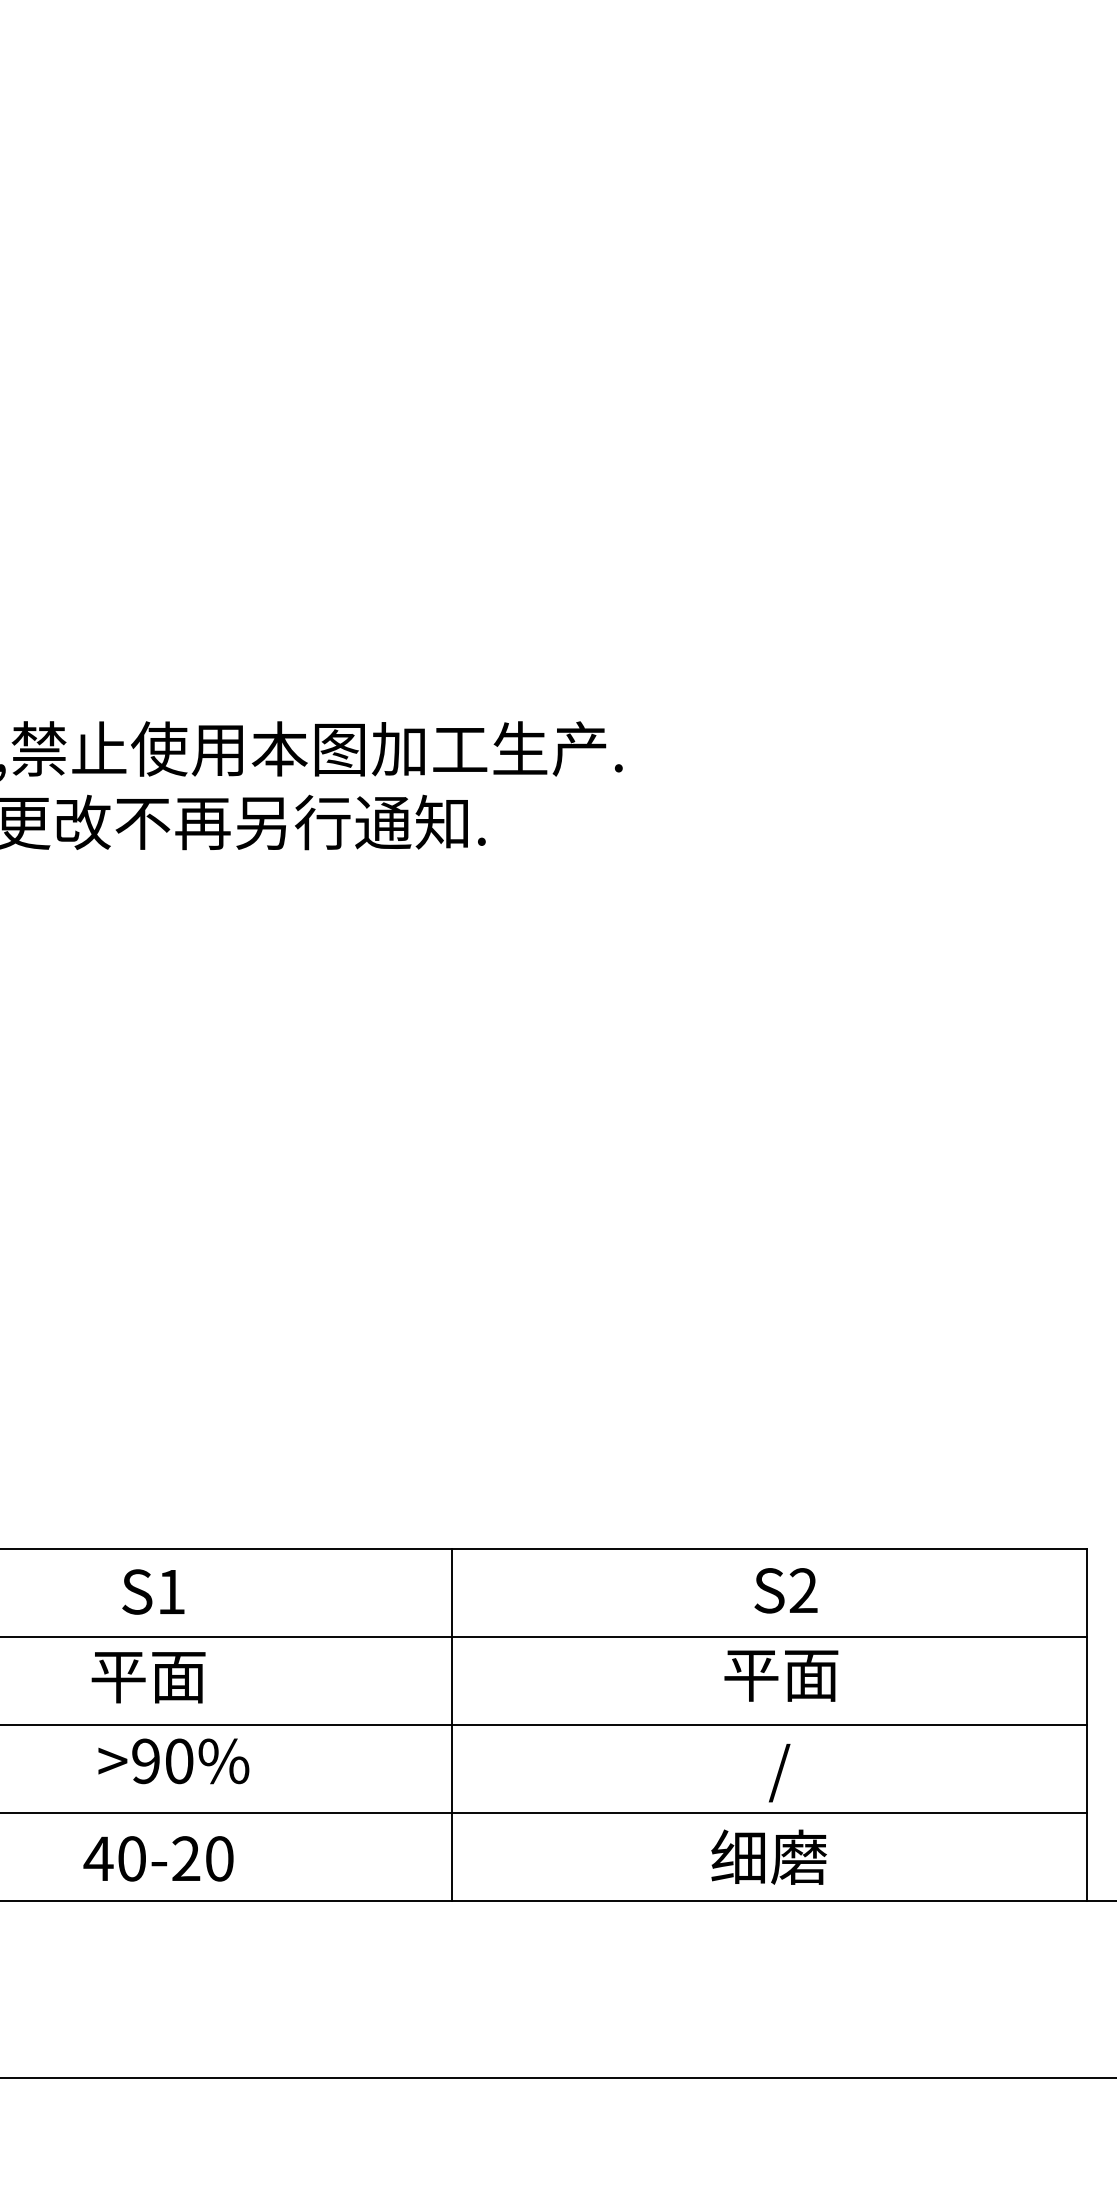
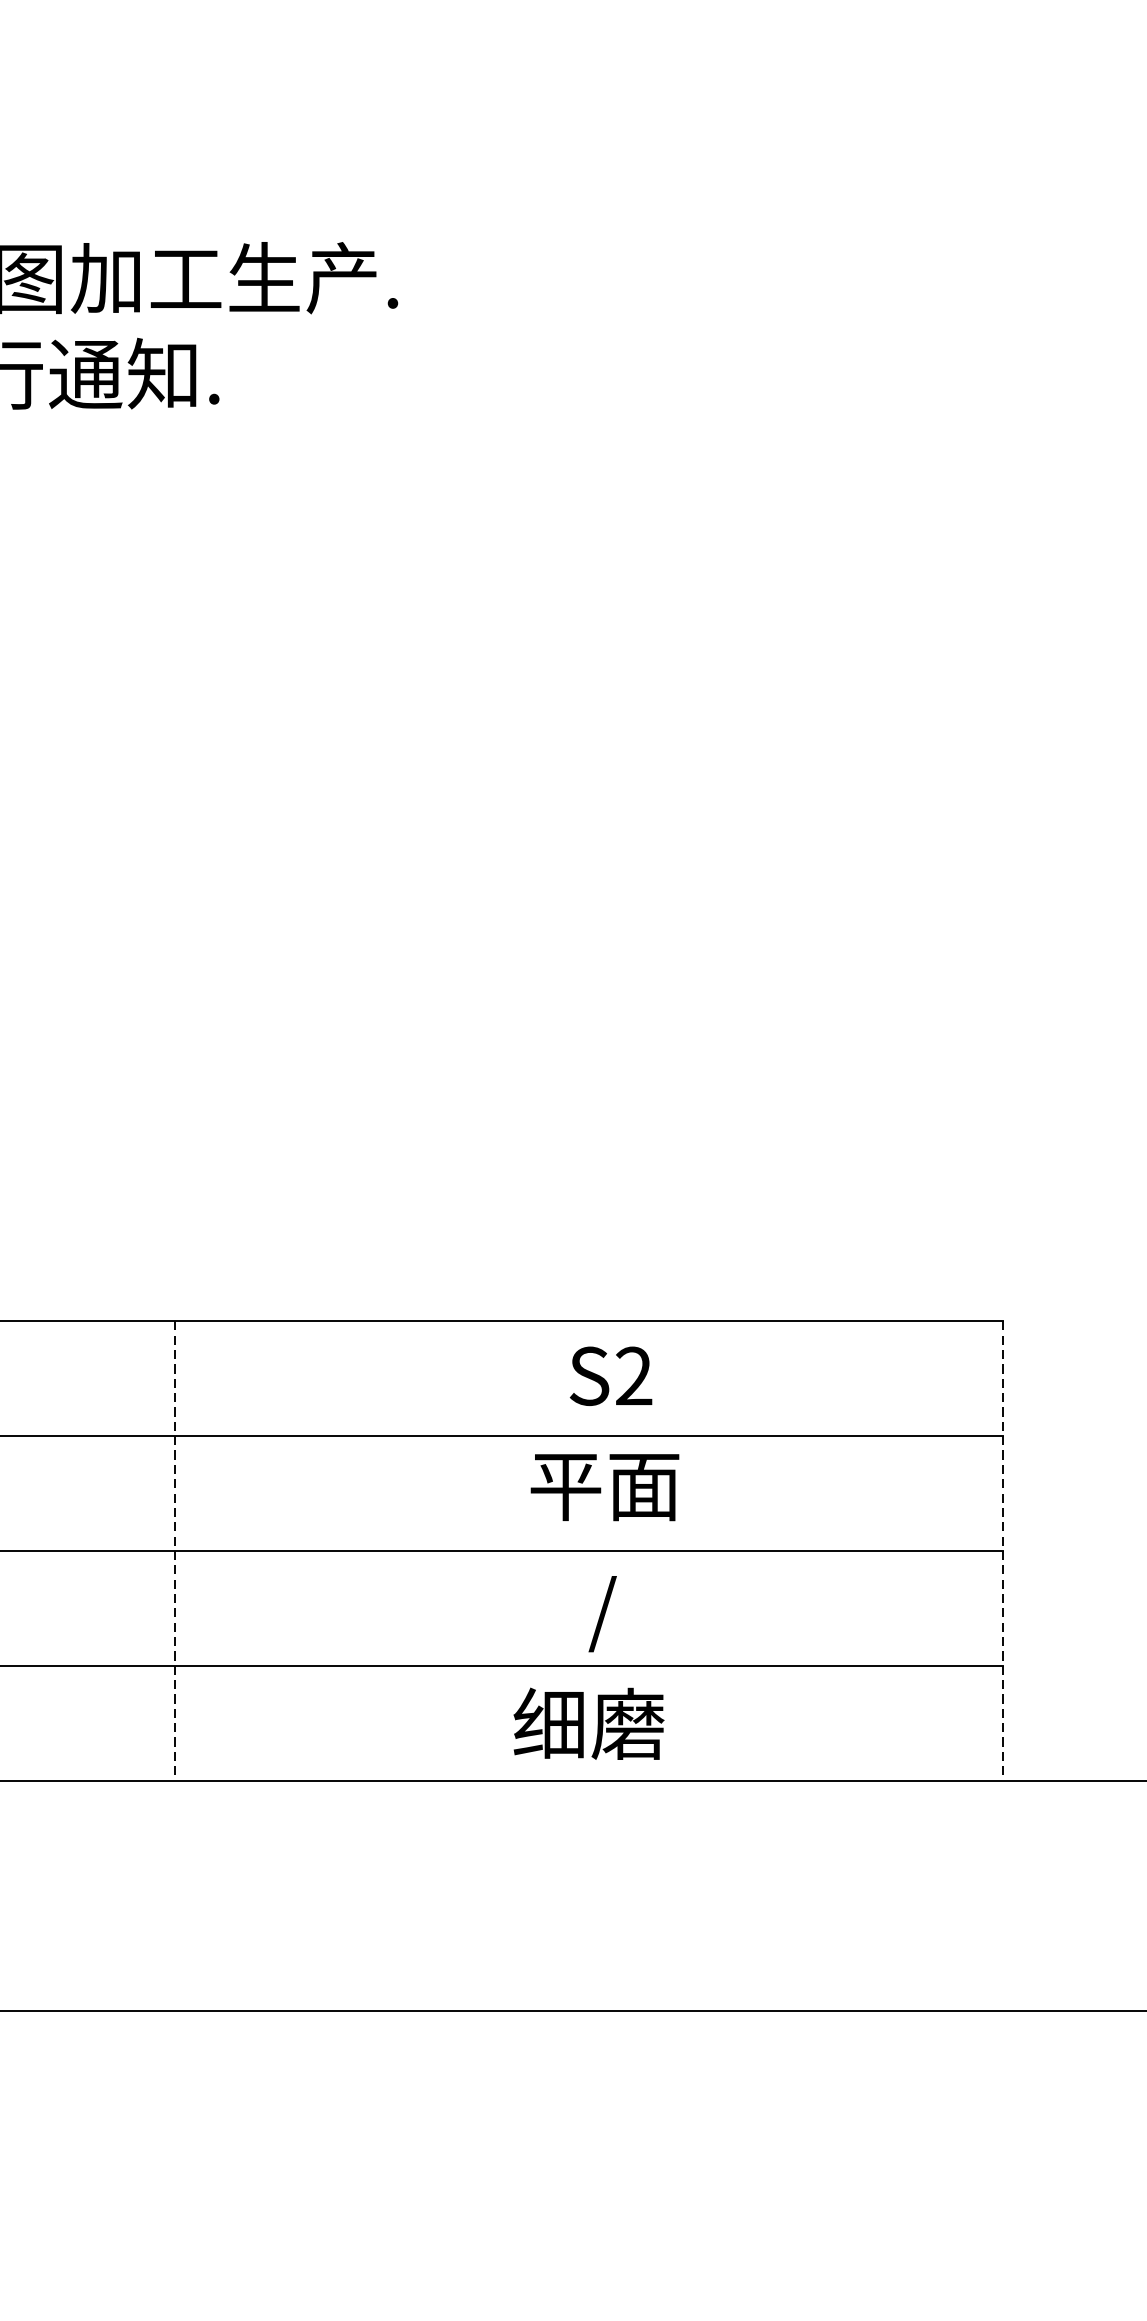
line: (451, 1725) -> (174, 1552), solid -> dashed
line: (1086, 1725) -> (1003, 1552), solid -> dashed

